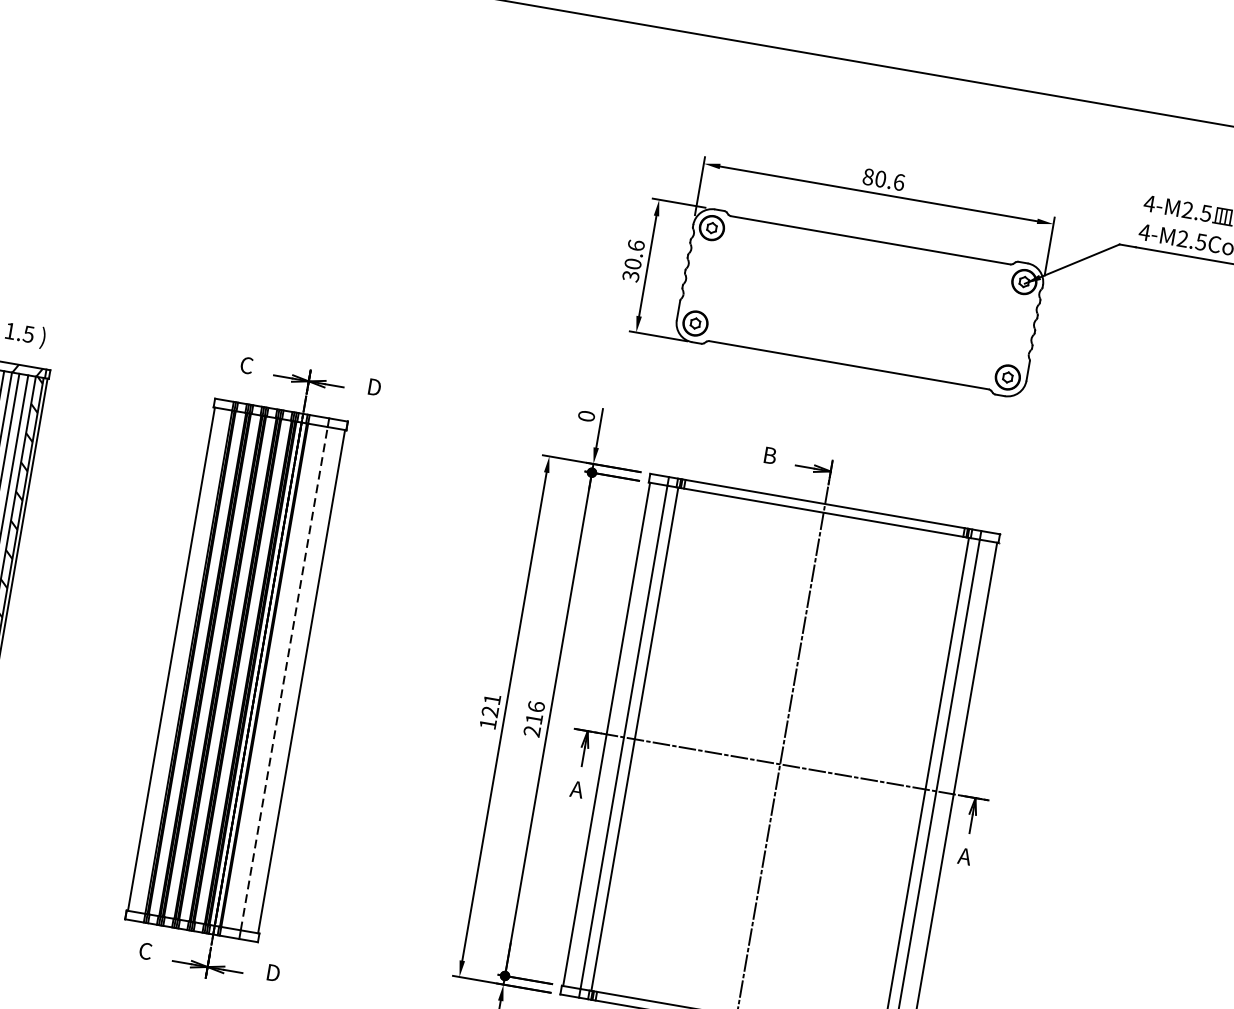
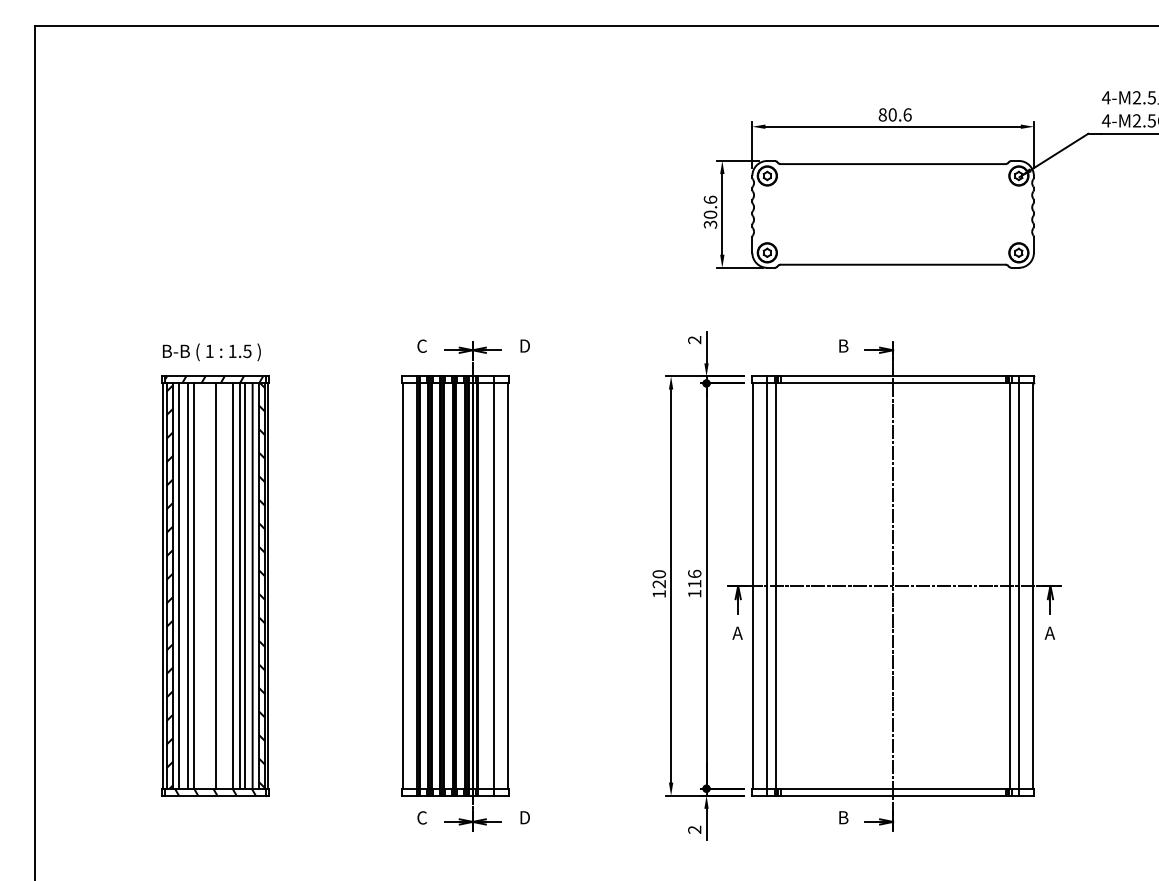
text: (586, 416) -> (694, 340), 0 -> 2
line: (283, 679) -> (493, 586), dashed -> solid
text: (491, 699) -> (658, 574), 121 -> 120
text: (531, 730) -> (694, 593), 216 -> 116

